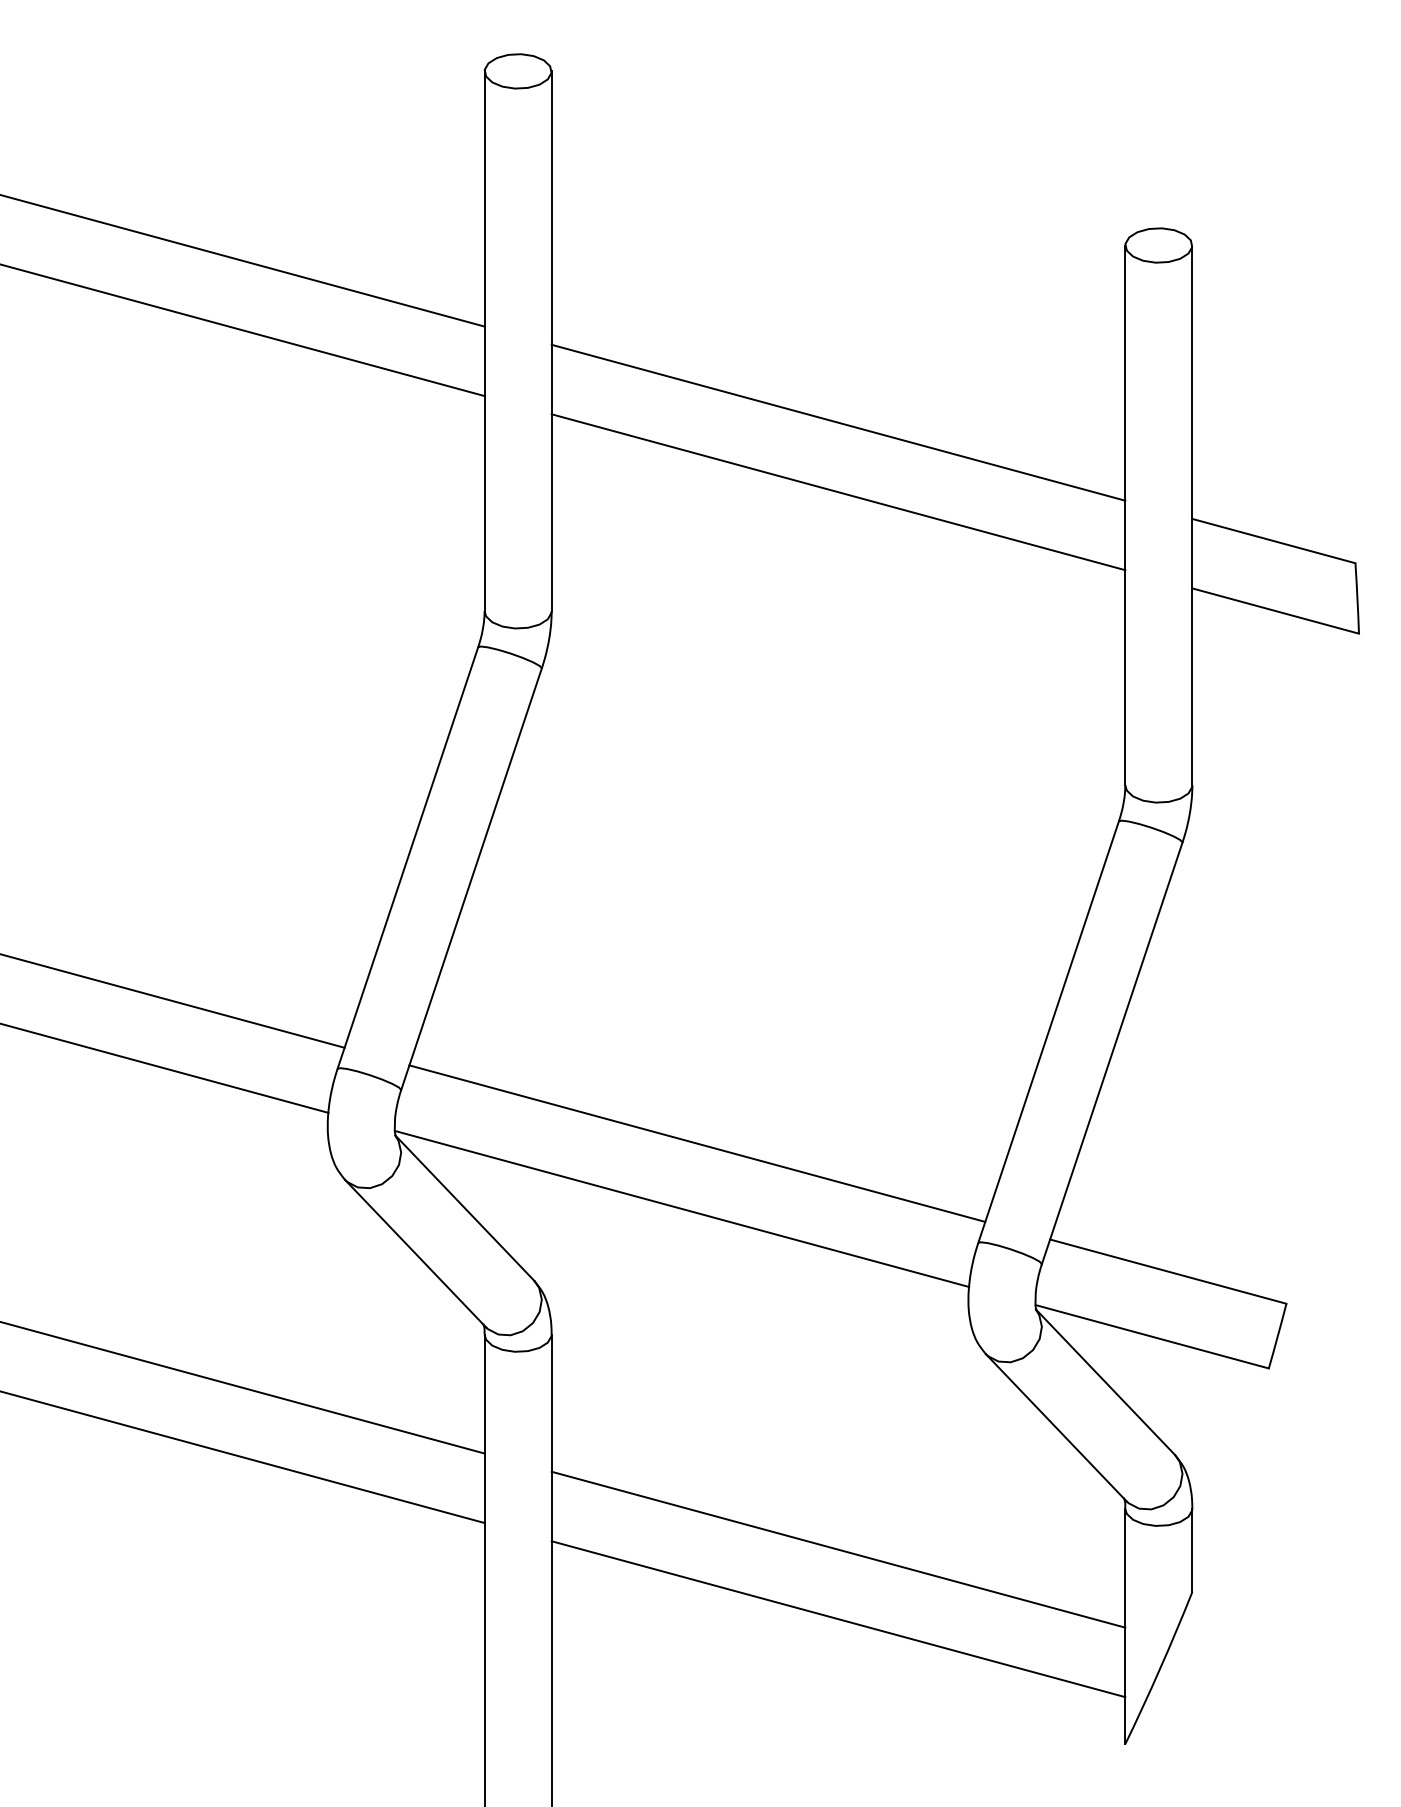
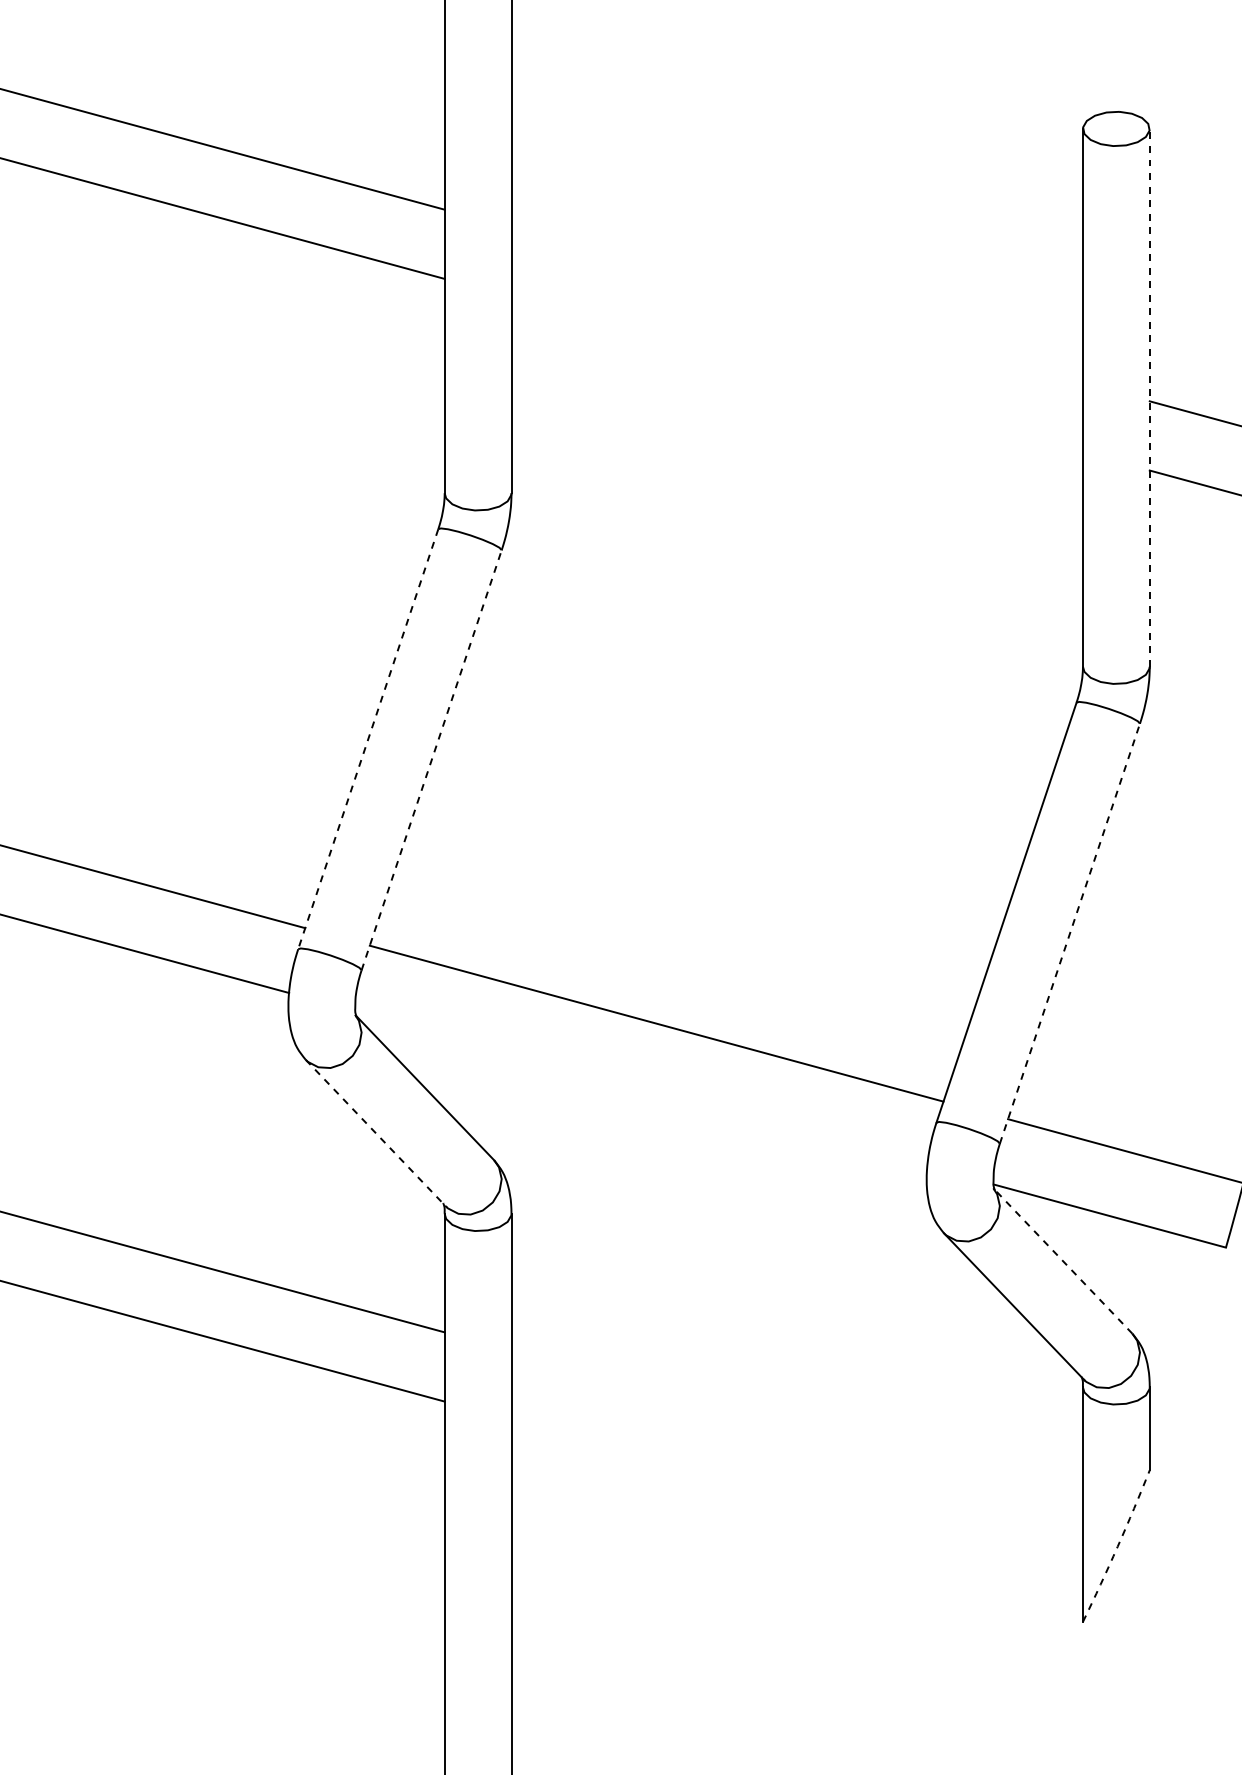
line: (838, 422) -> (797, 305), removed
line: (838, 492) -> (797, 374), removed
line: (1192, 515) -> (1149, 397), solid -> dashed
line: (407, 858) -> (367, 739), solid -> dashed
line: (471, 878) -> (431, 759), solid -> dashed
line: (1112, 1052) -> (1070, 932), solid -> dashed
line: (682, 1208) -> (641, 1088), removed
line: (415, 1253) -> (375, 1133), solid -> dashed
line: (1105, 1382) -> (1063, 1261), solid -> dashed
line: (838, 1549) -> (797, 1427), removed
line: (838, 1619) -> (797, 1497), removed
arc: (1160, 1668) -> (1118, 1546), solid -> dashed

